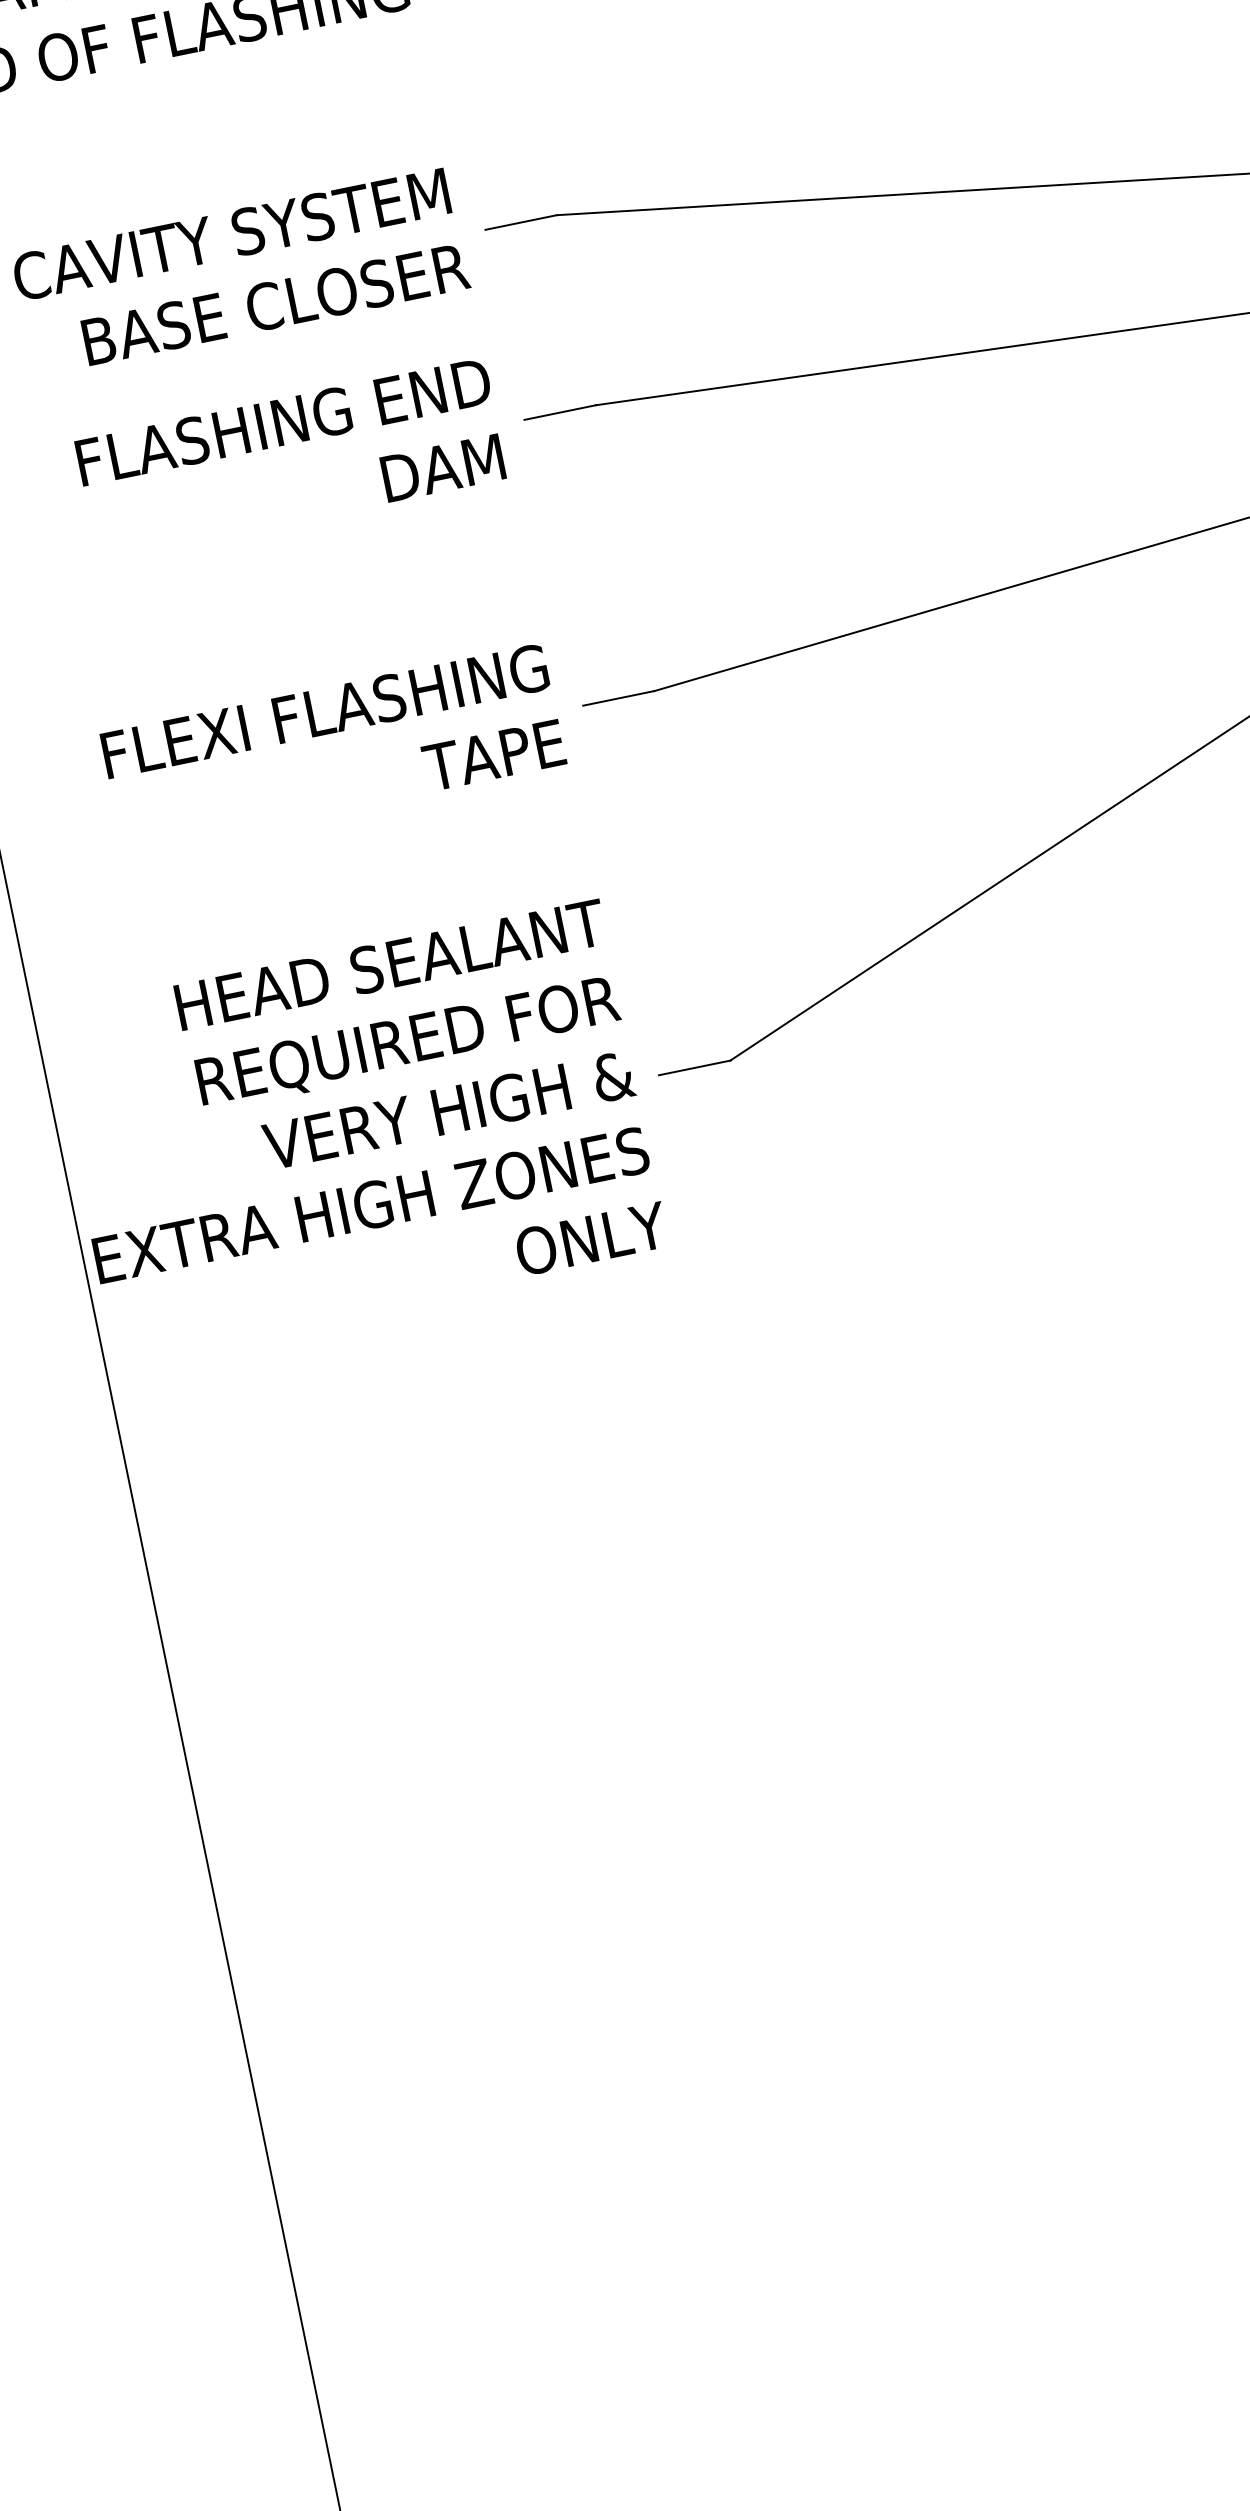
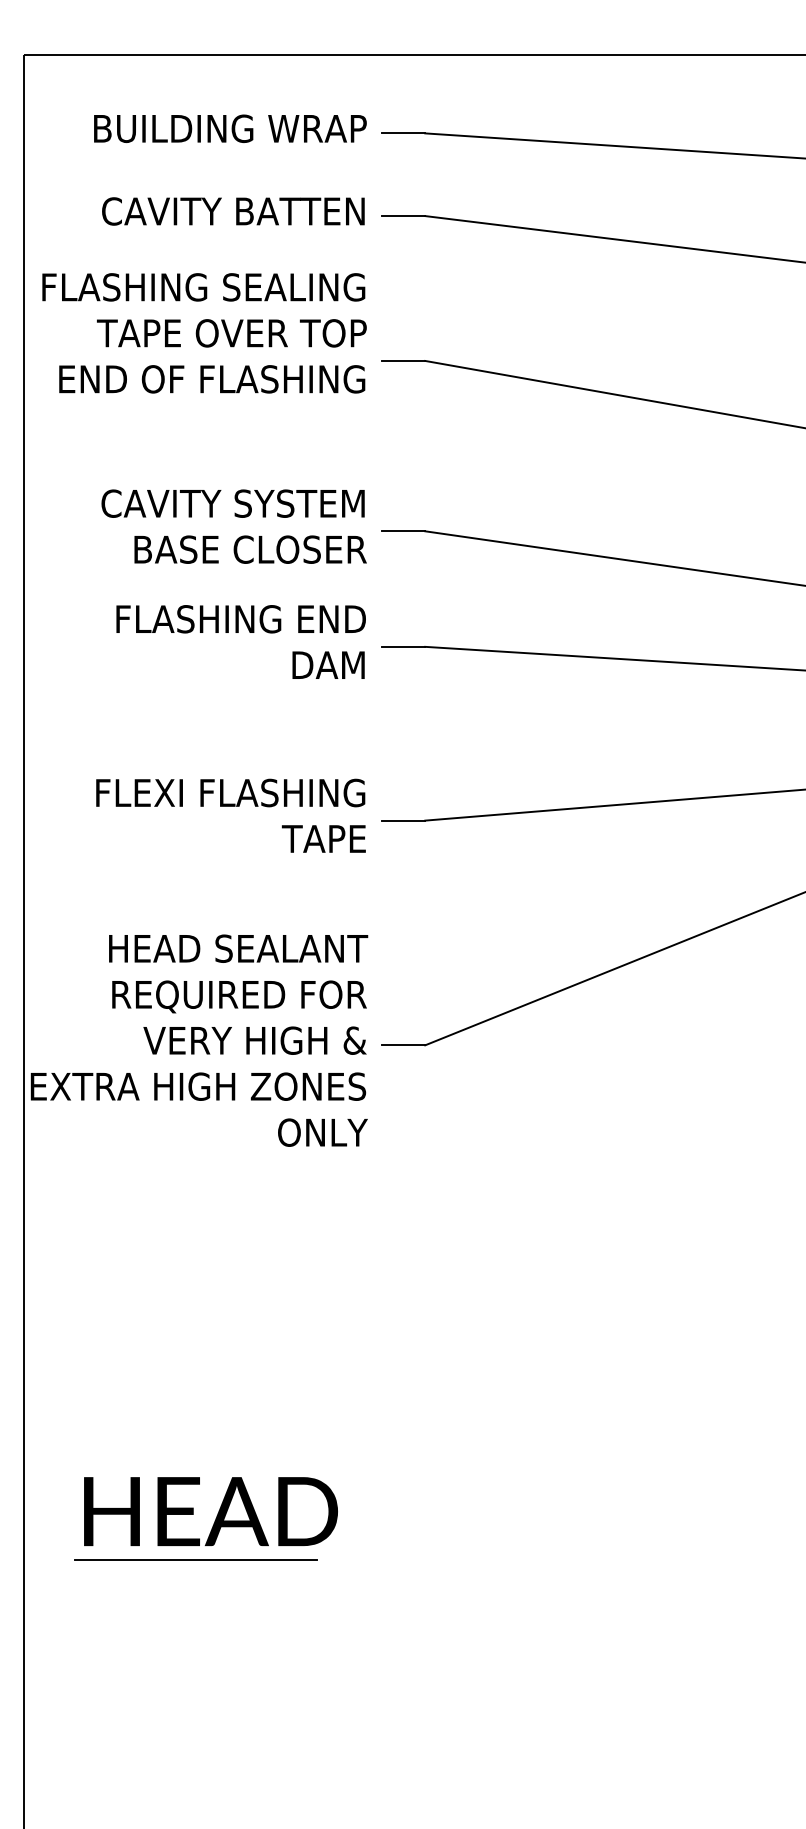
part: (544, 1913) -> (214, 1520), added

